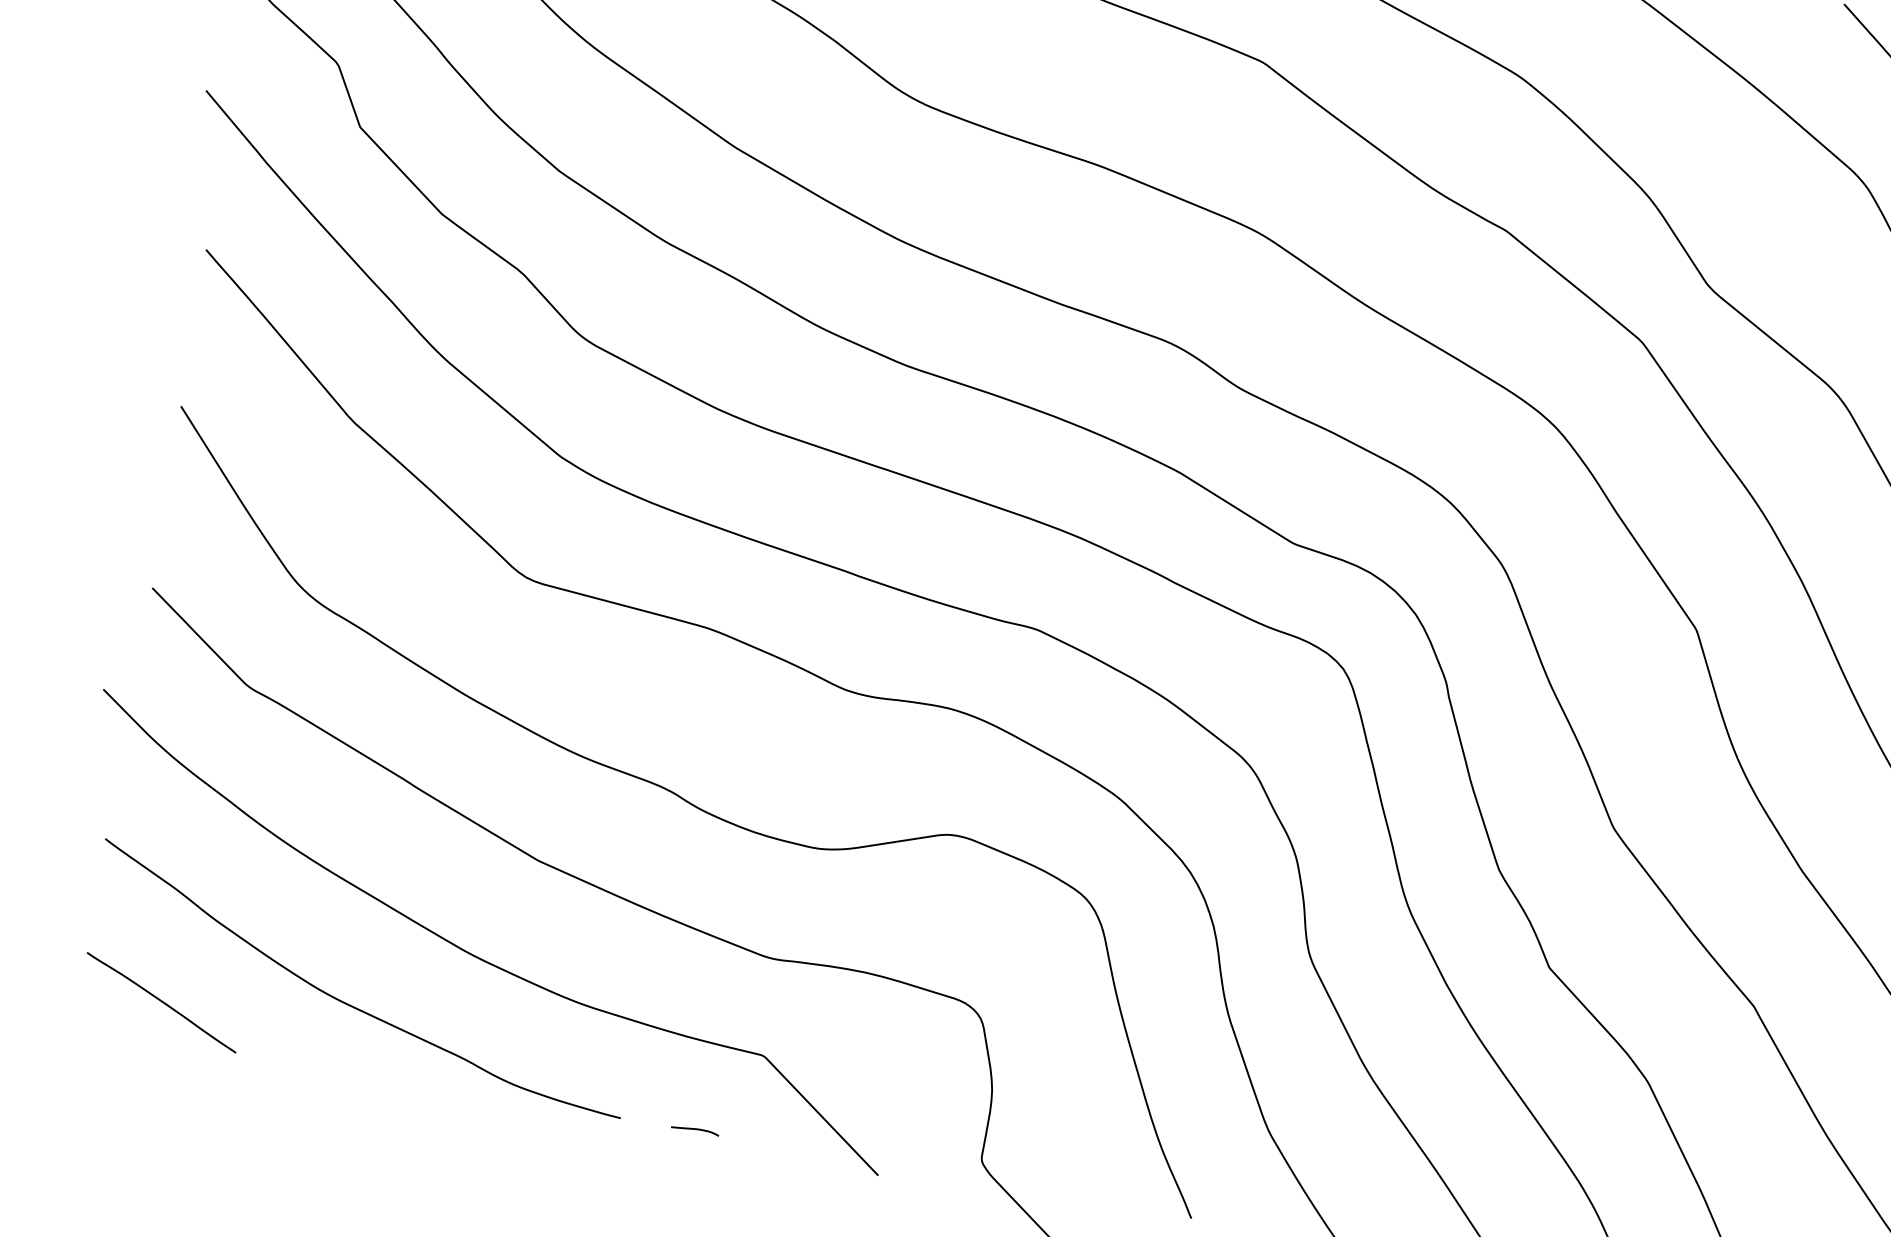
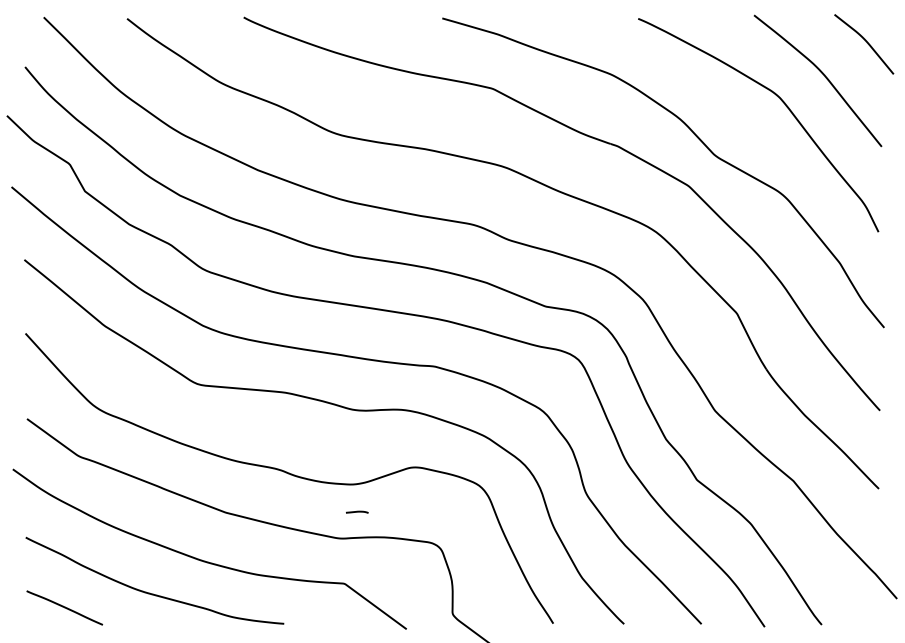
line: (696, 1128) -> (357, 511), moved

